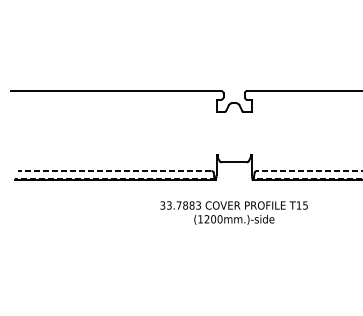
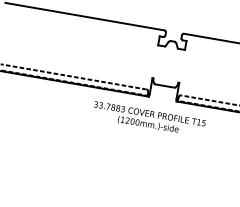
text: (233, 212) -> (148, 119), moved

